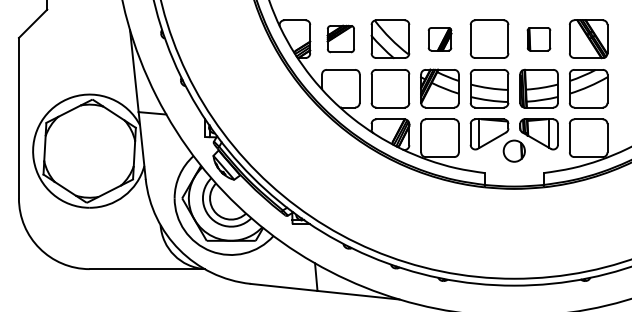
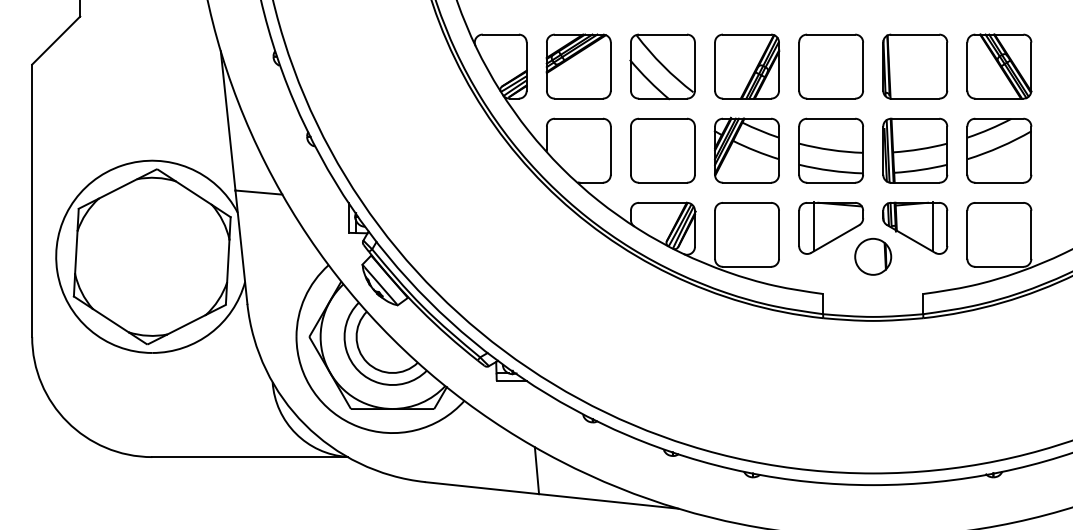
part: (340, 38) -> (578, 65), size x1.43
part: (439, 39) -> (746, 67), size x1.67
part: (538, 39) -> (914, 67), size x1.67

